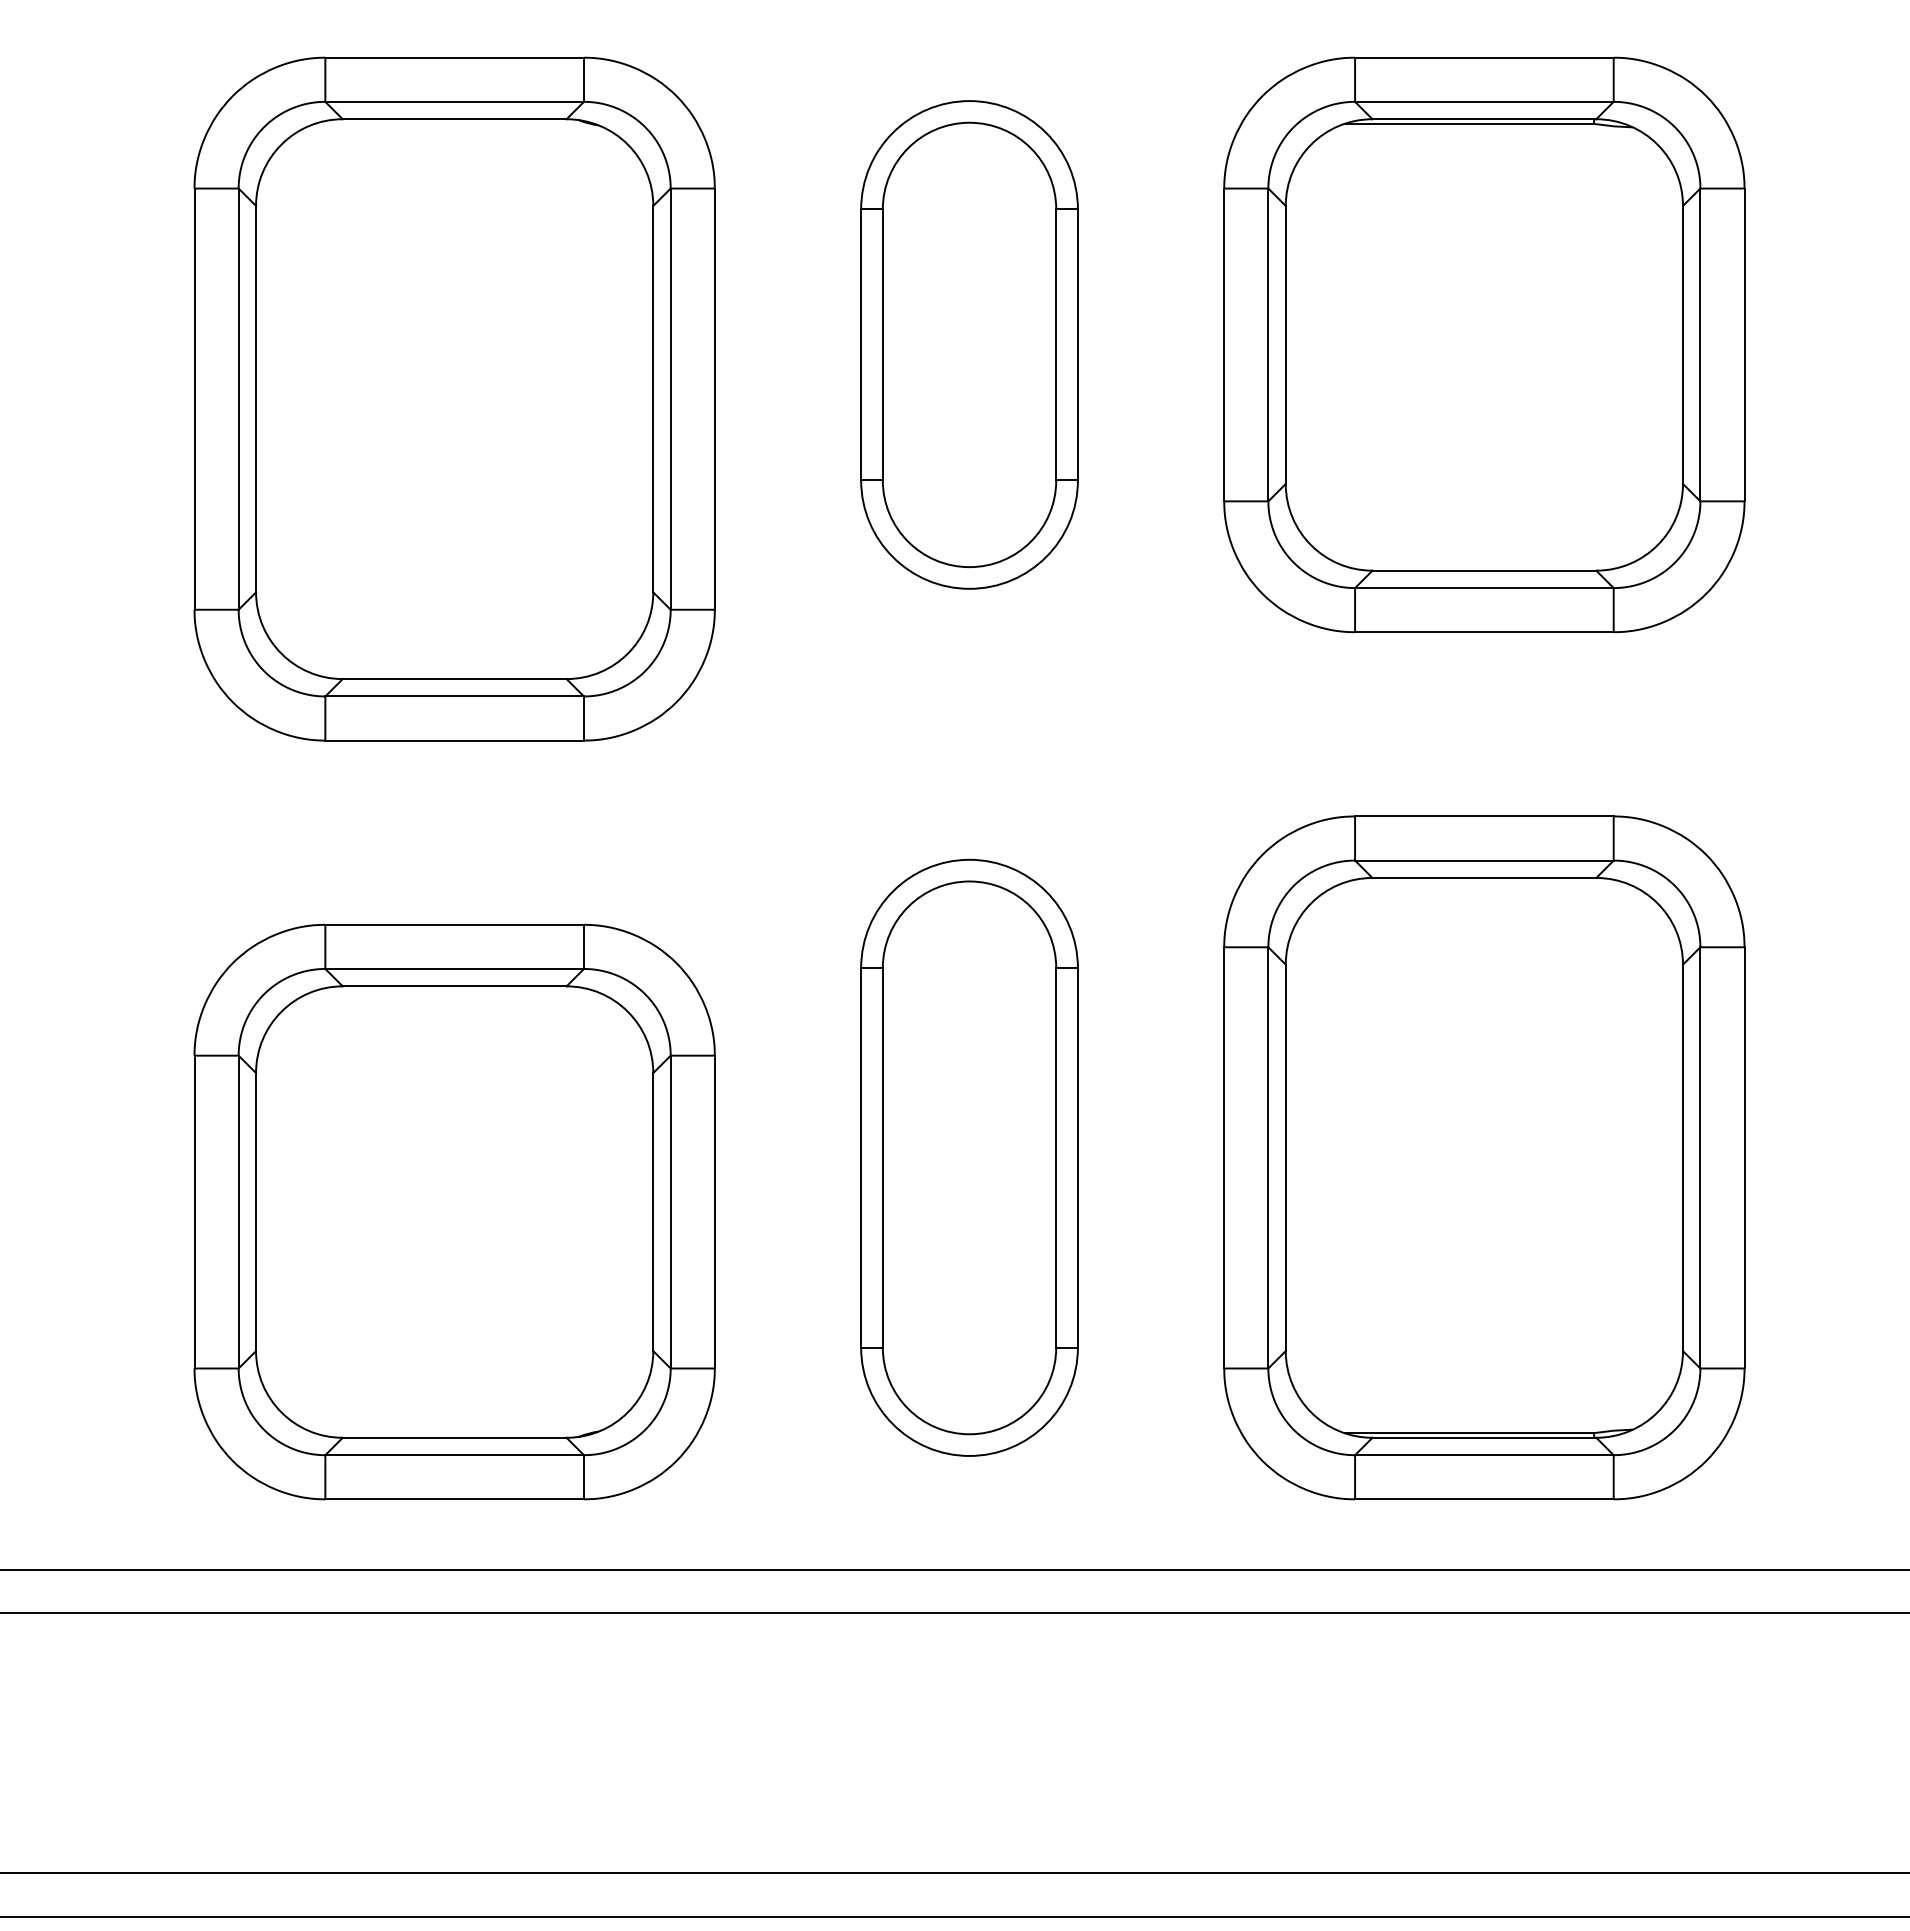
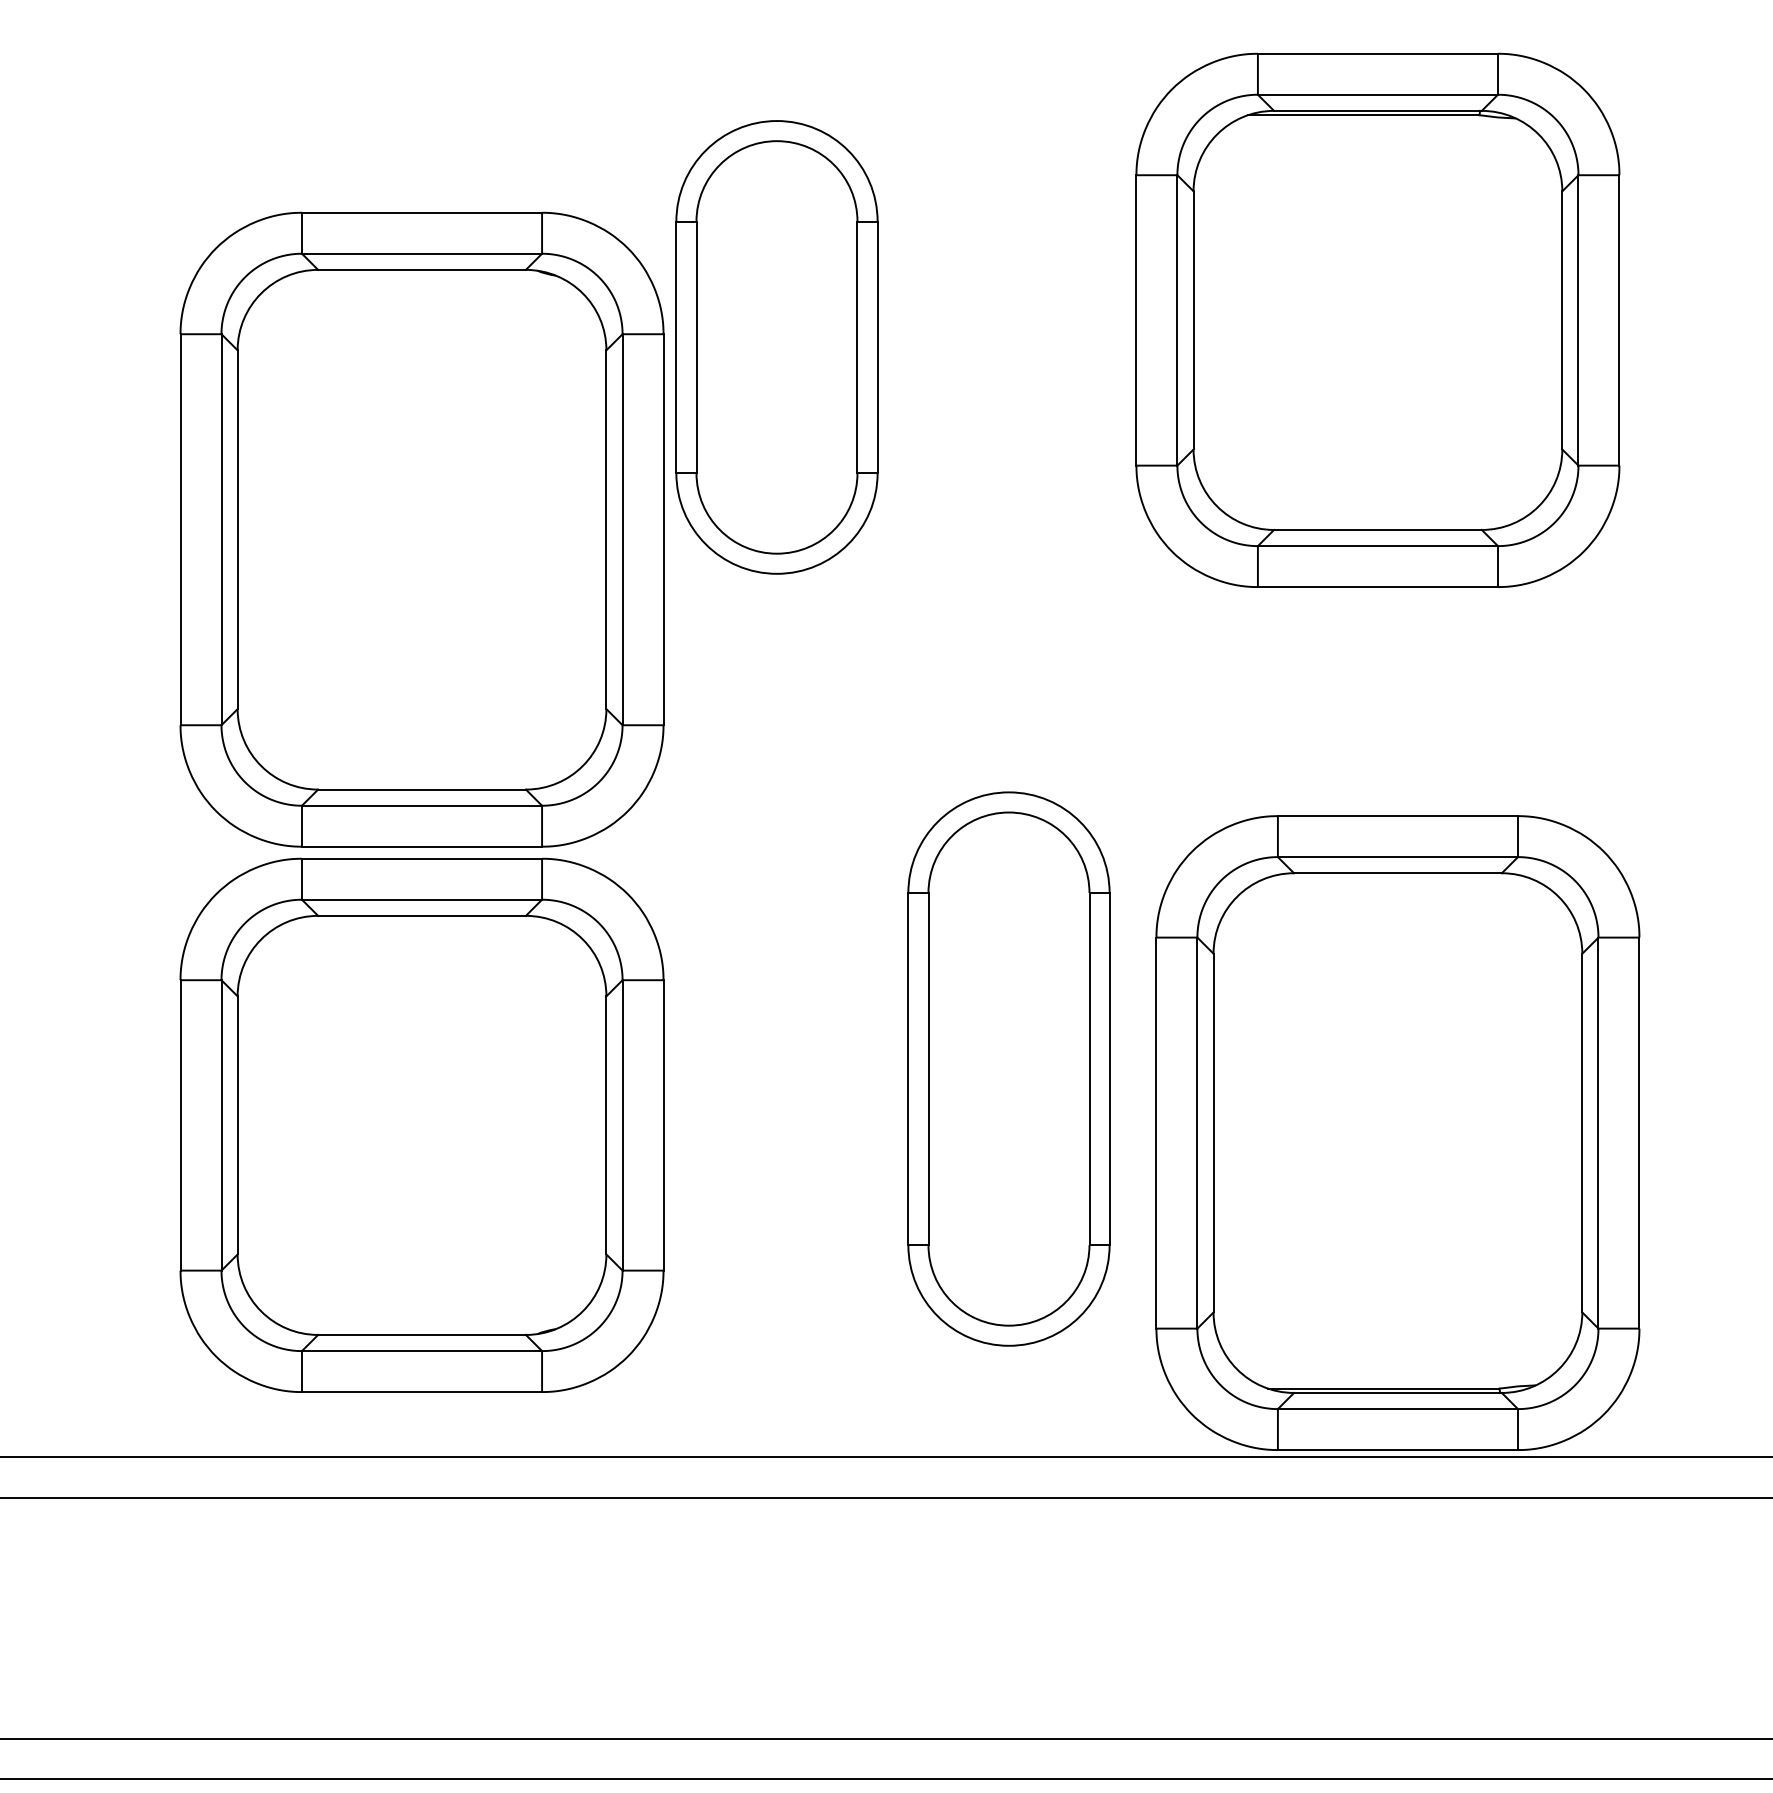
part: (969, 345) -> (776, 347), moved
part: (454, 398) -> (421, 529), moved
part: (969, 1157) -> (1008, 1068), moved
part: (1483, 1157) -> (1397, 1132), moved

